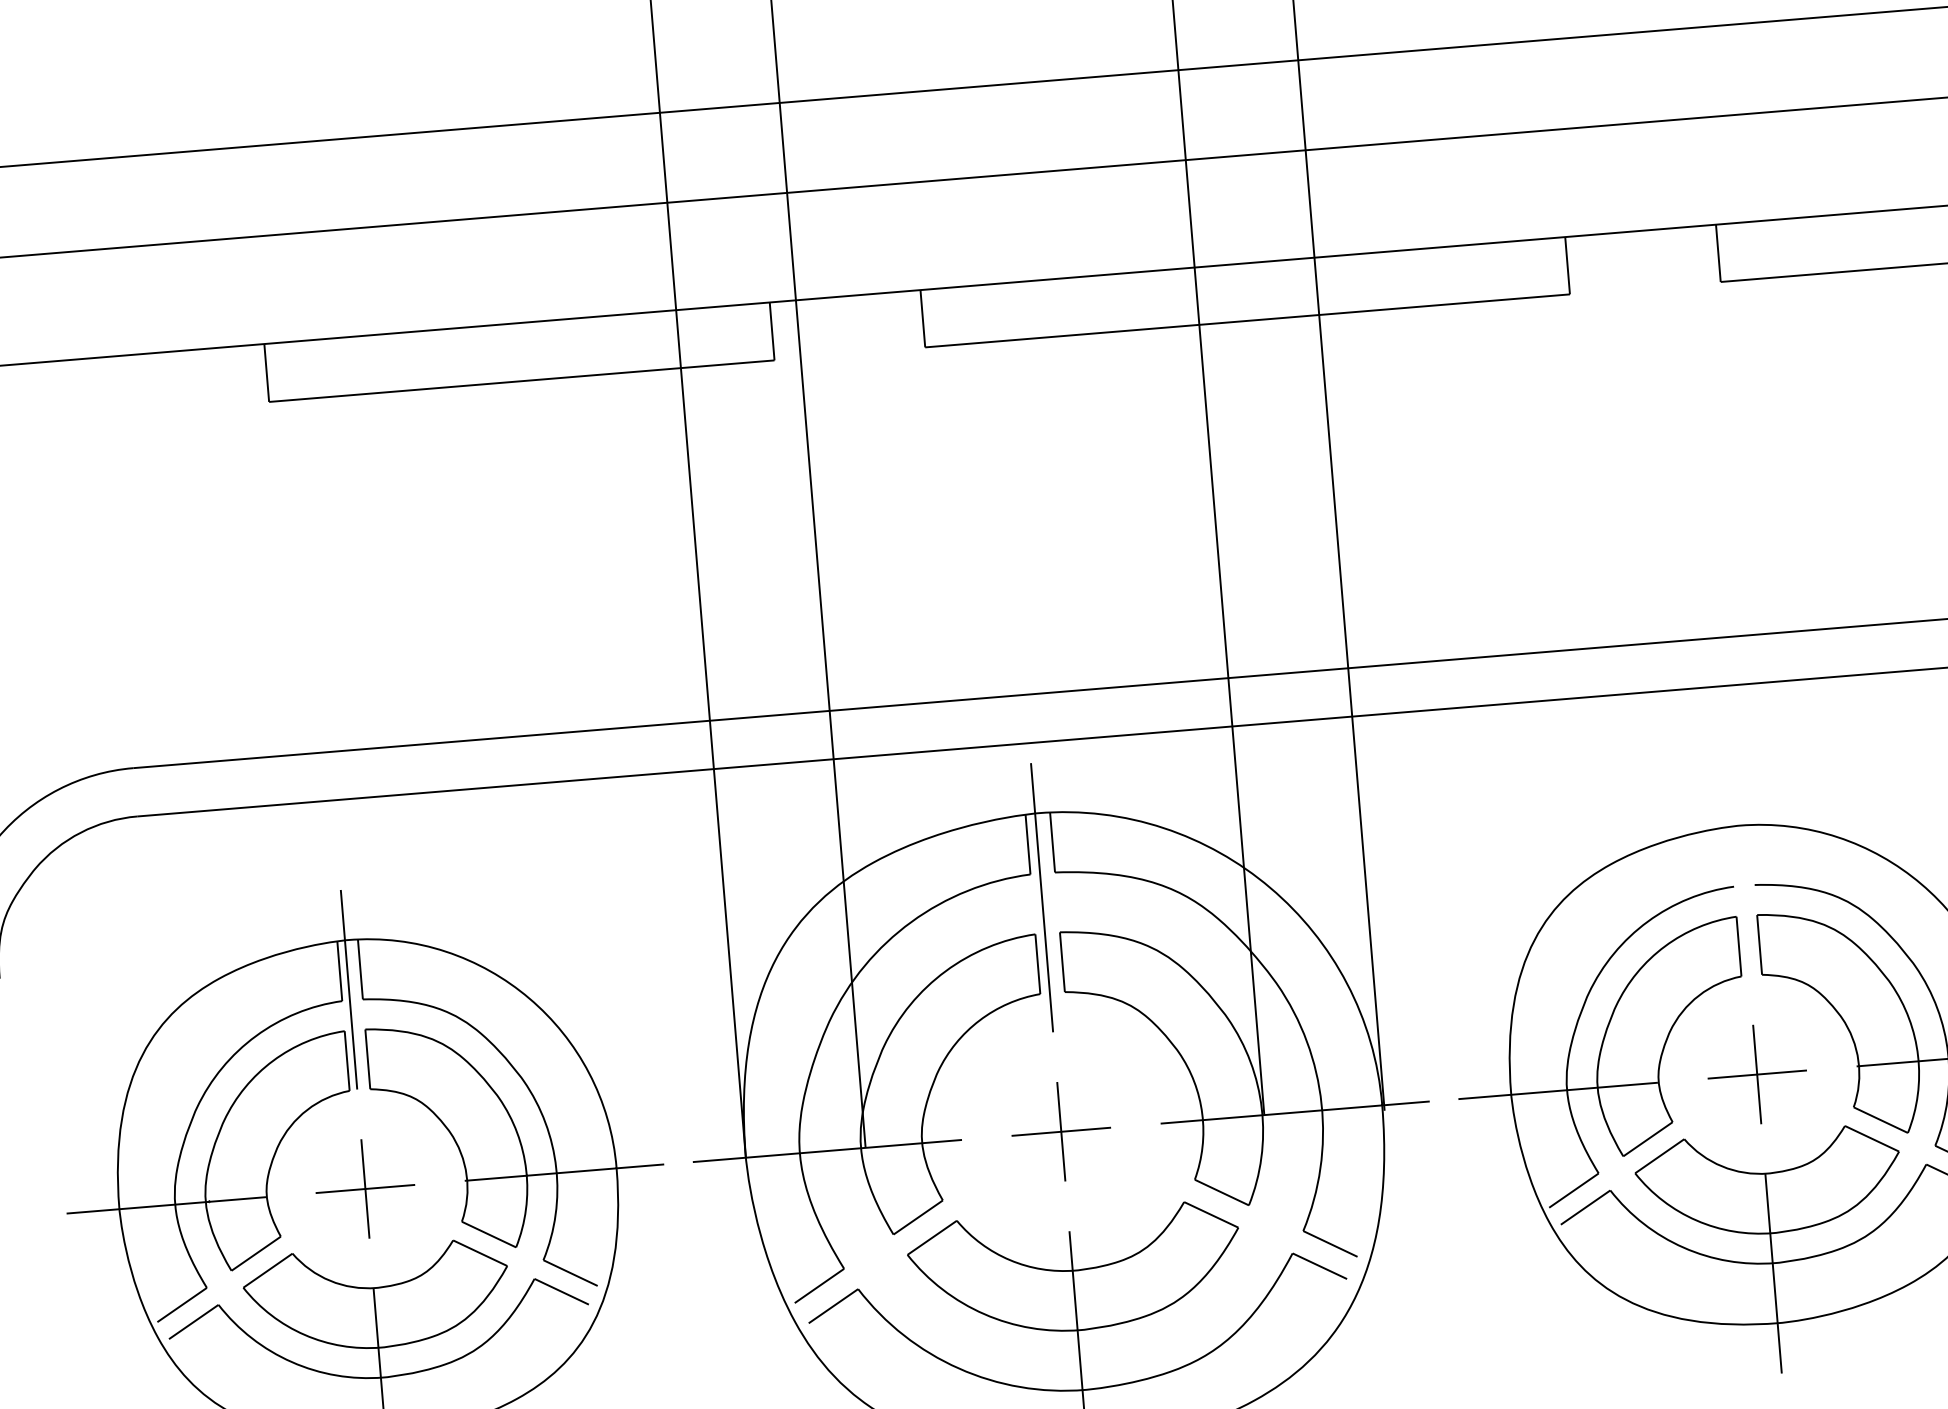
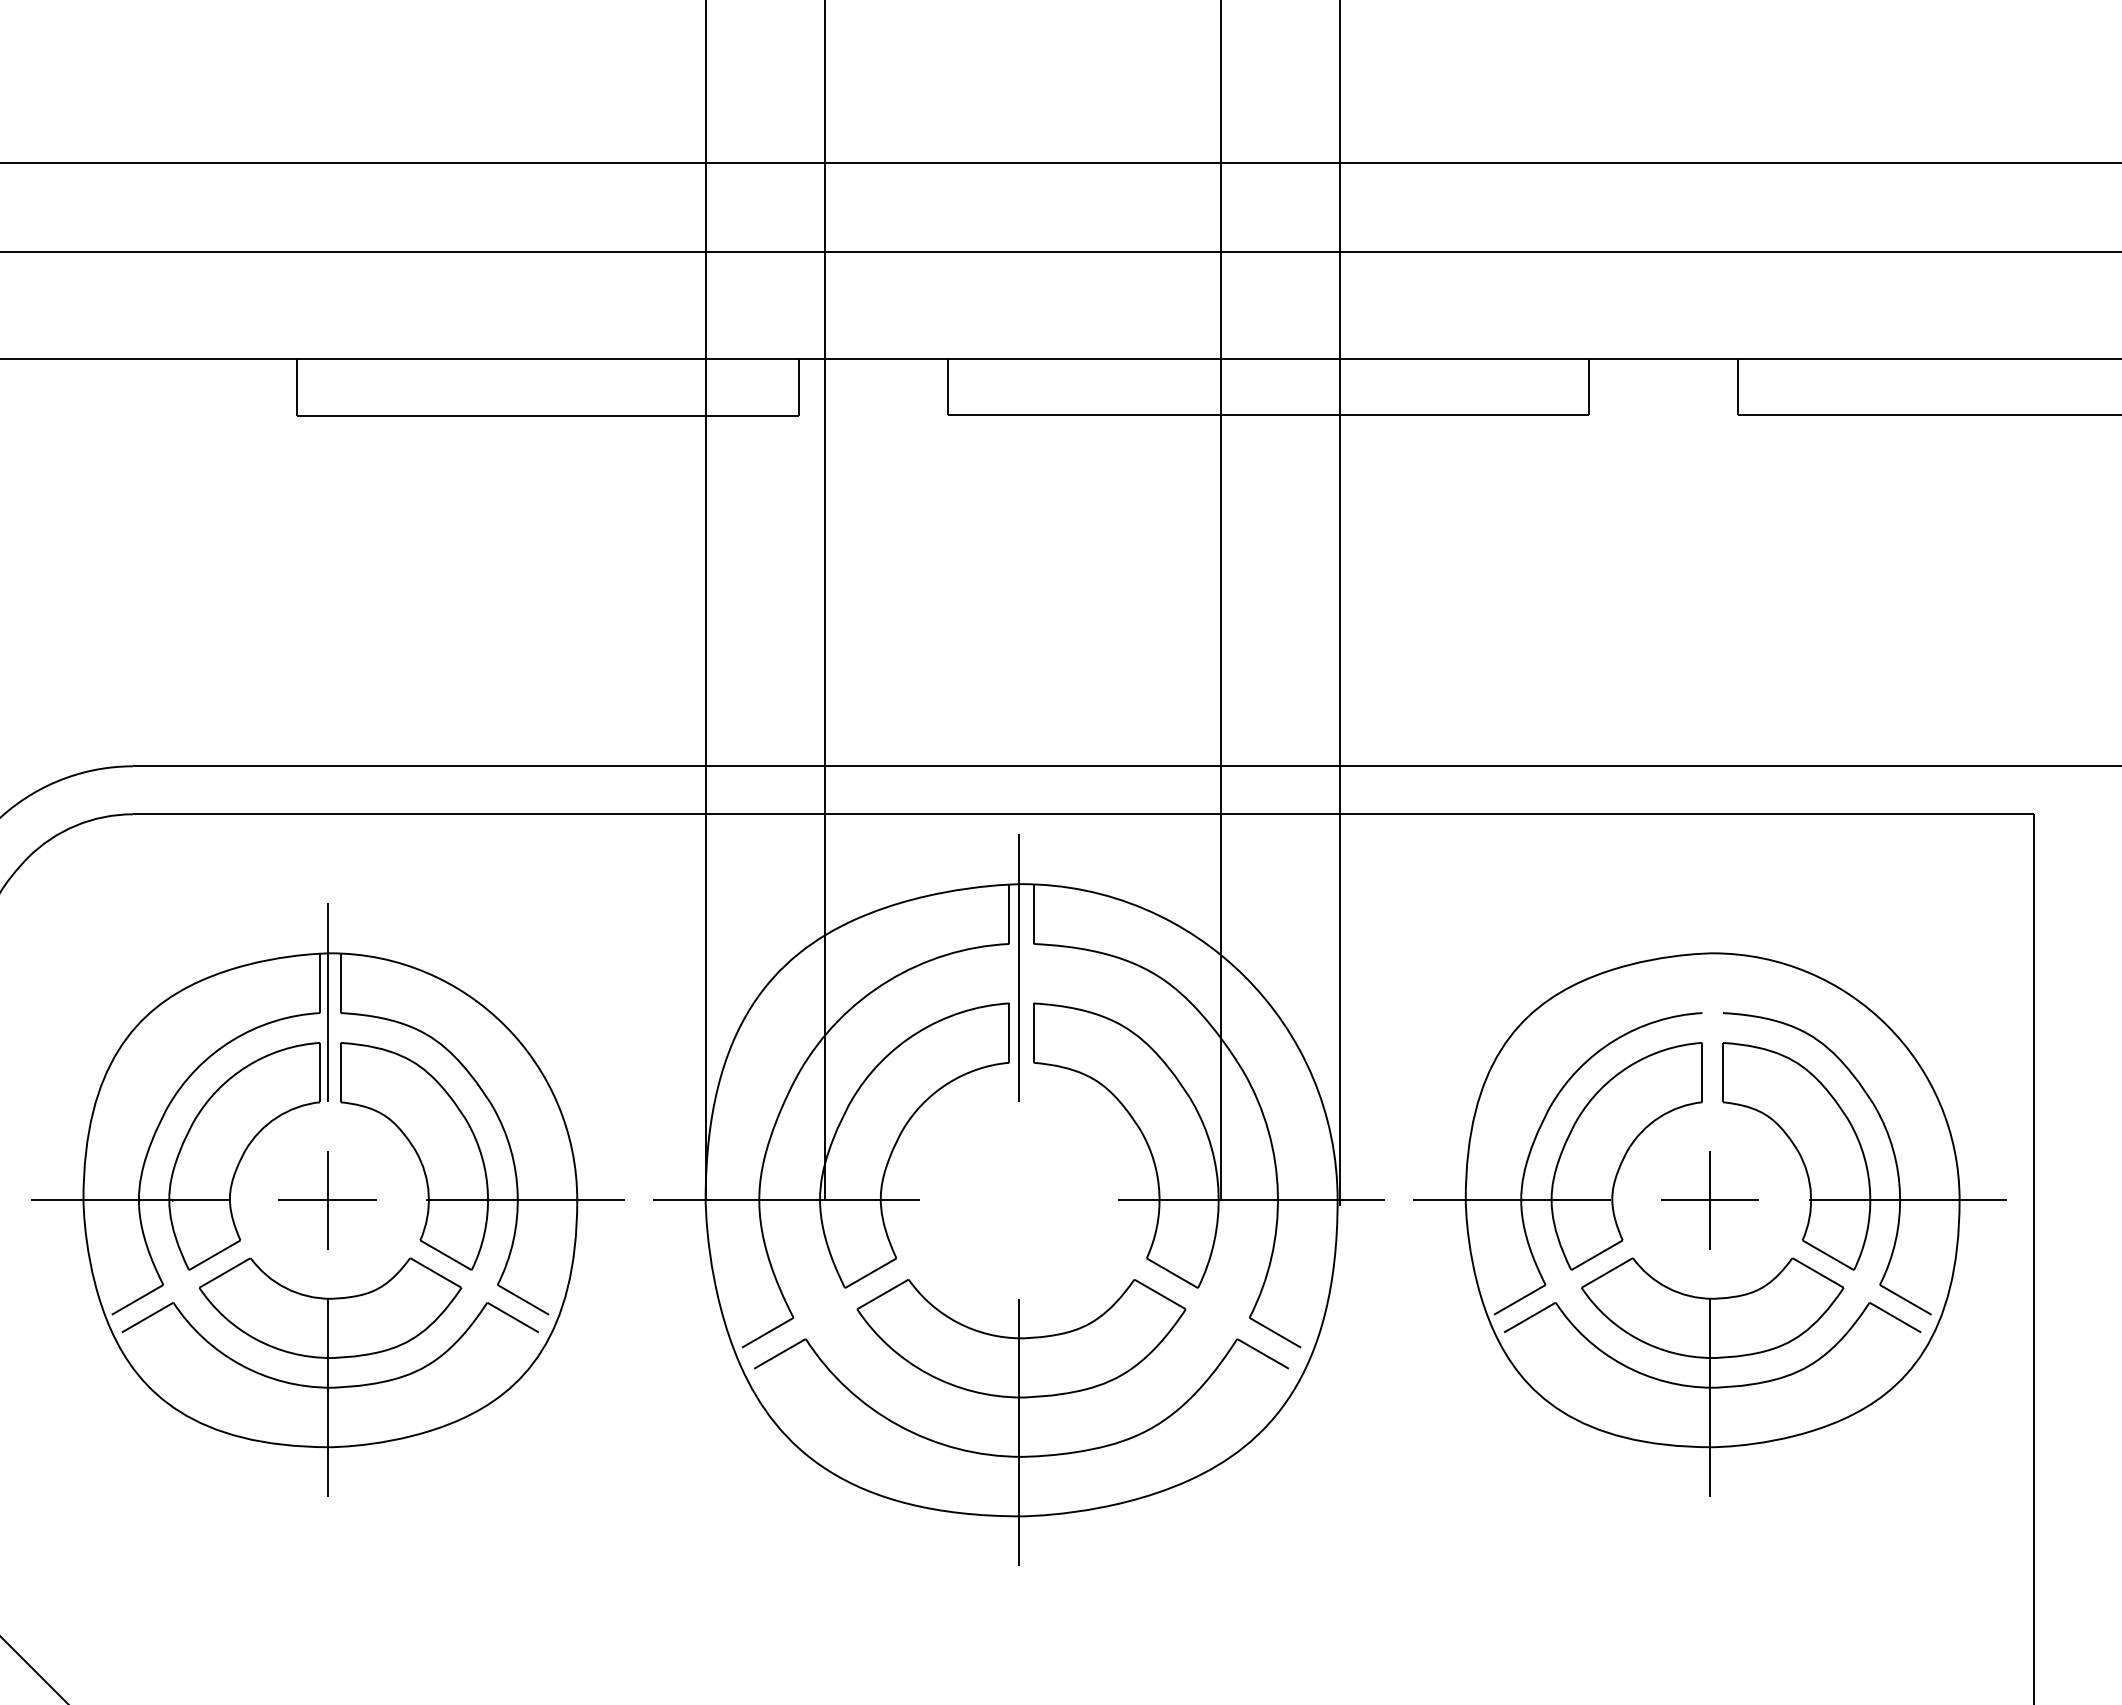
part: (1060, 1132) -> (1018, 1200), removed

